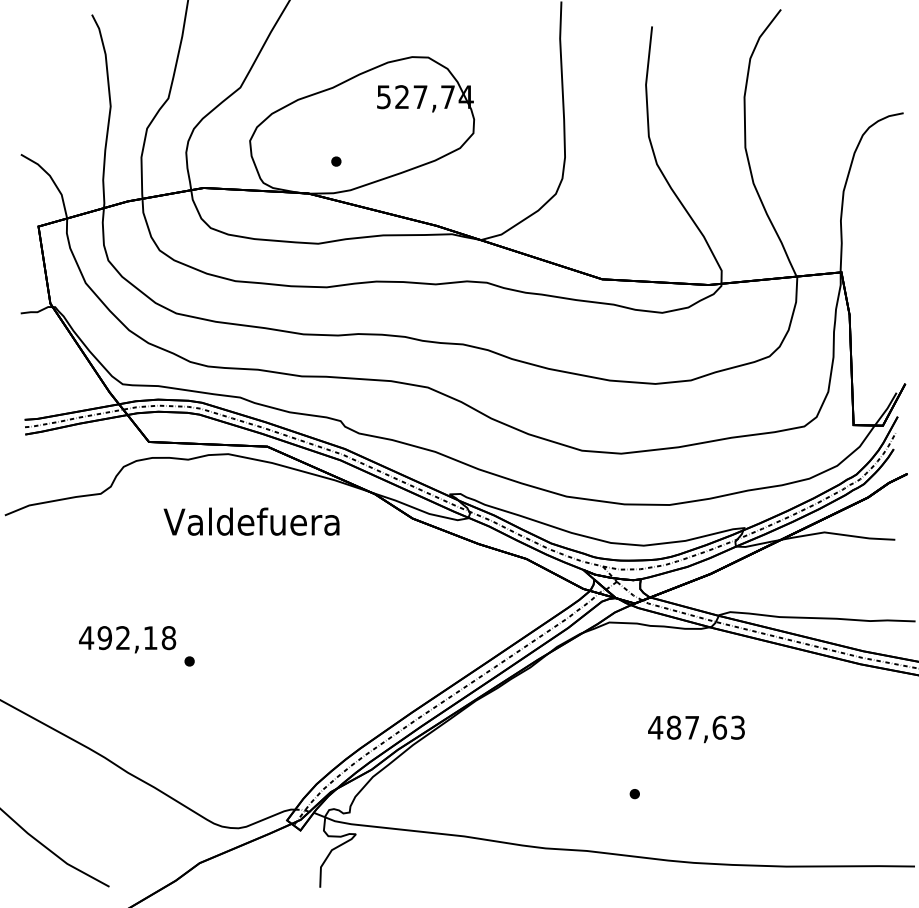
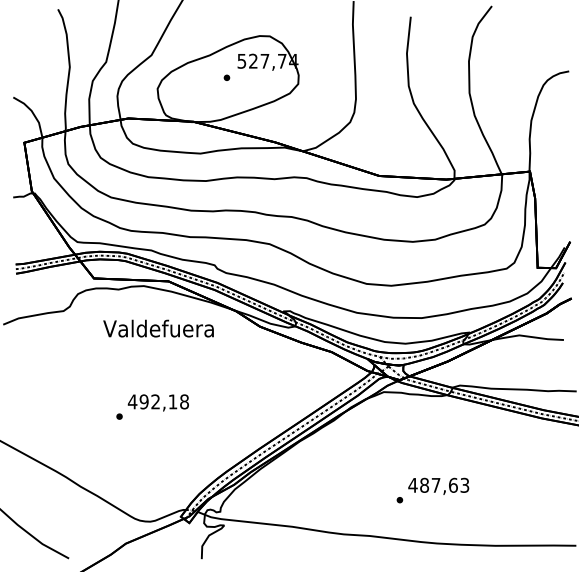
part: (335, 161) -> (226, 77), moved
text: (126, 639) -> (157, 402), moved
text: (696, 727) -> (438, 485), moved

